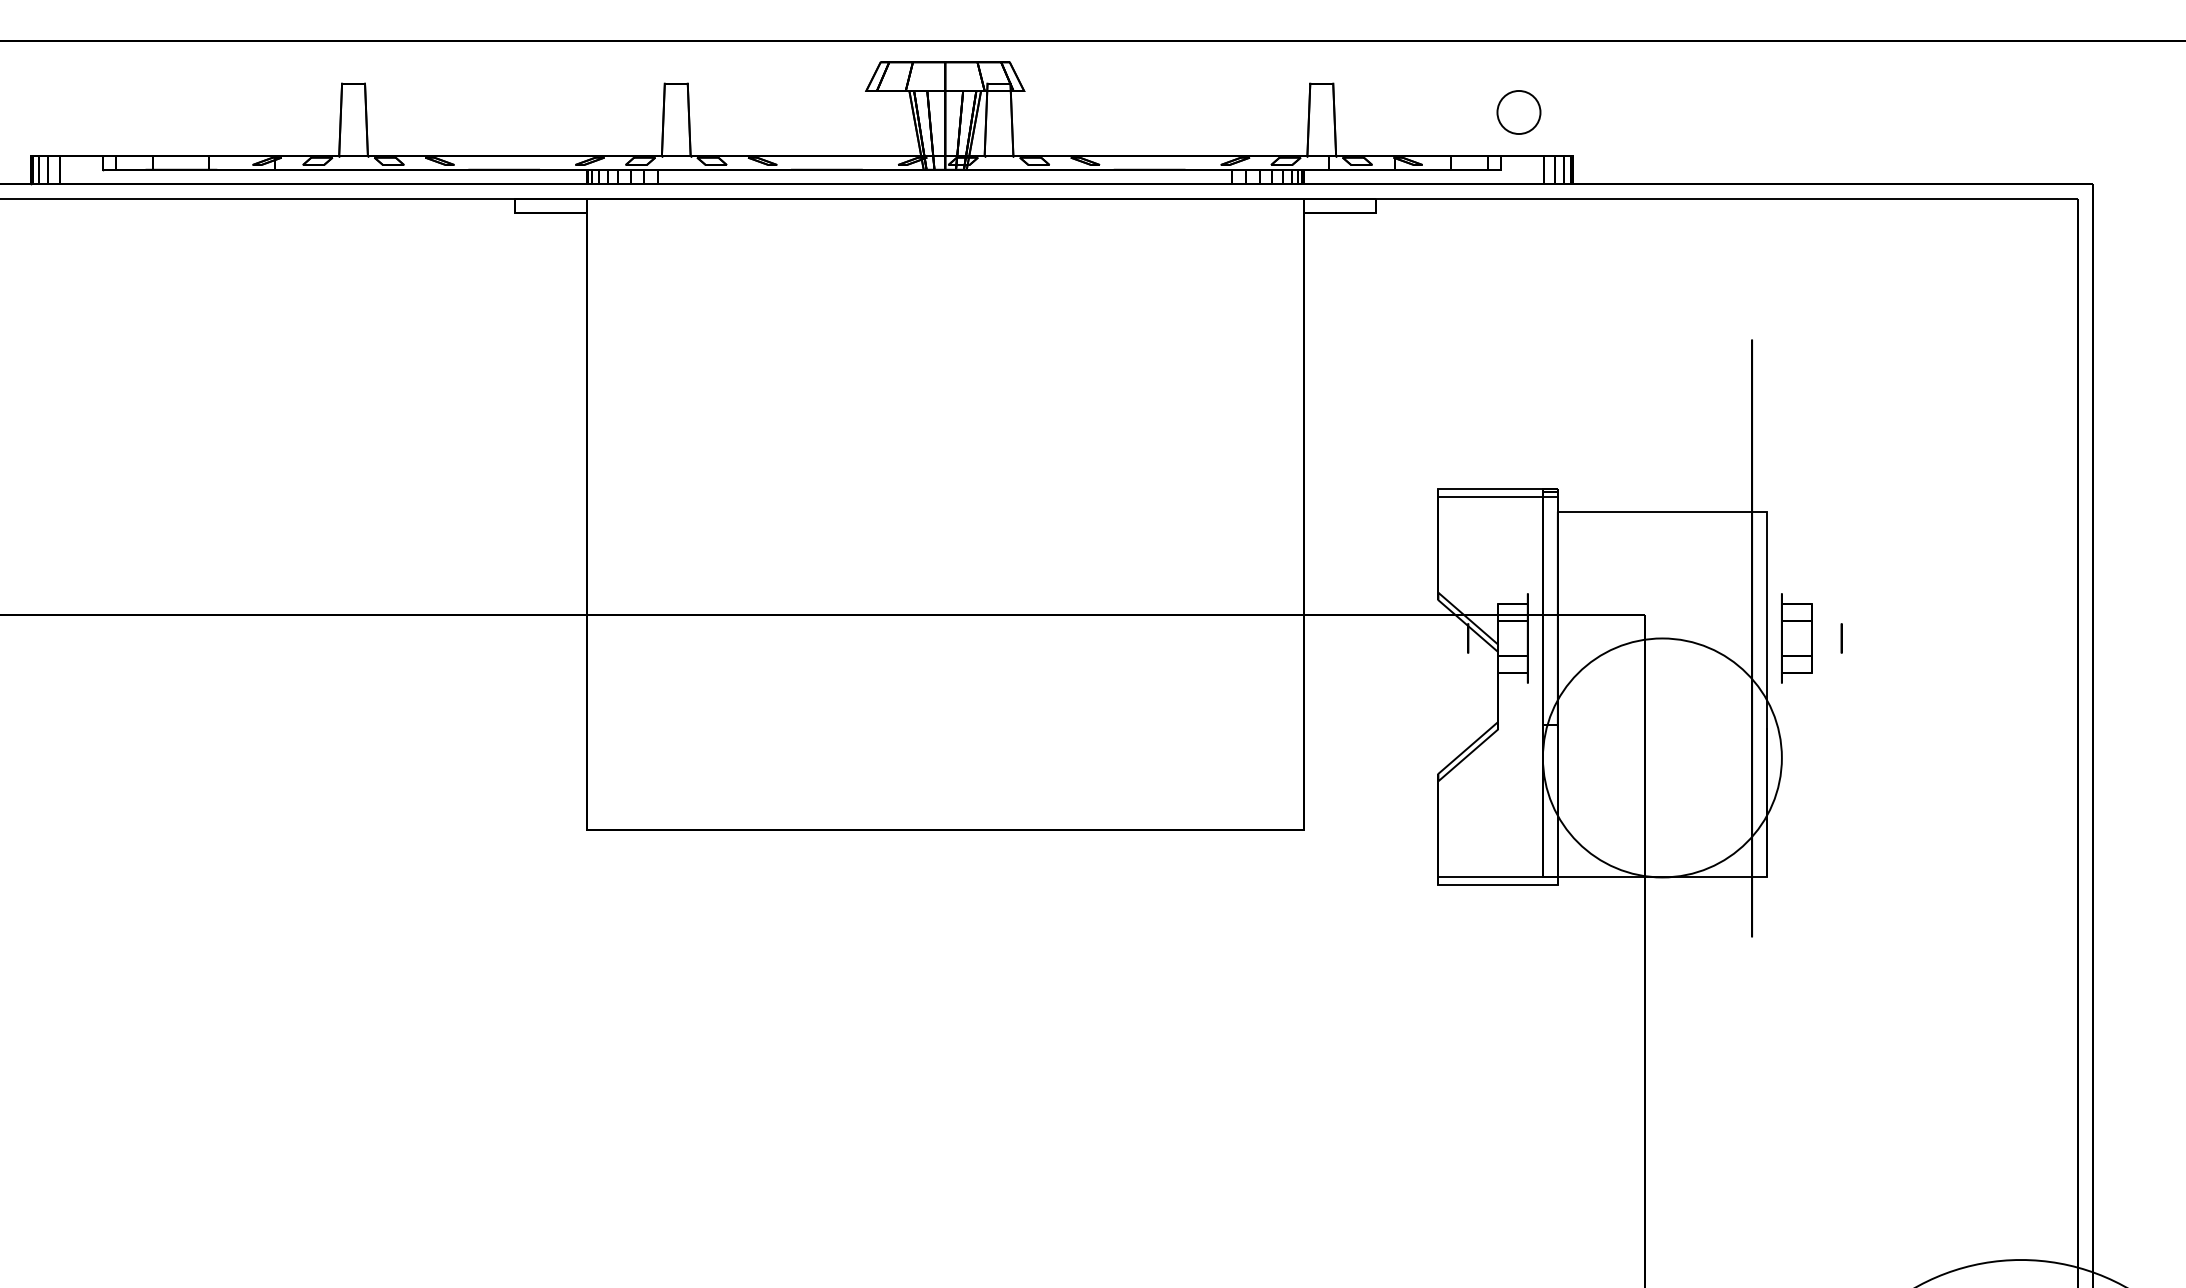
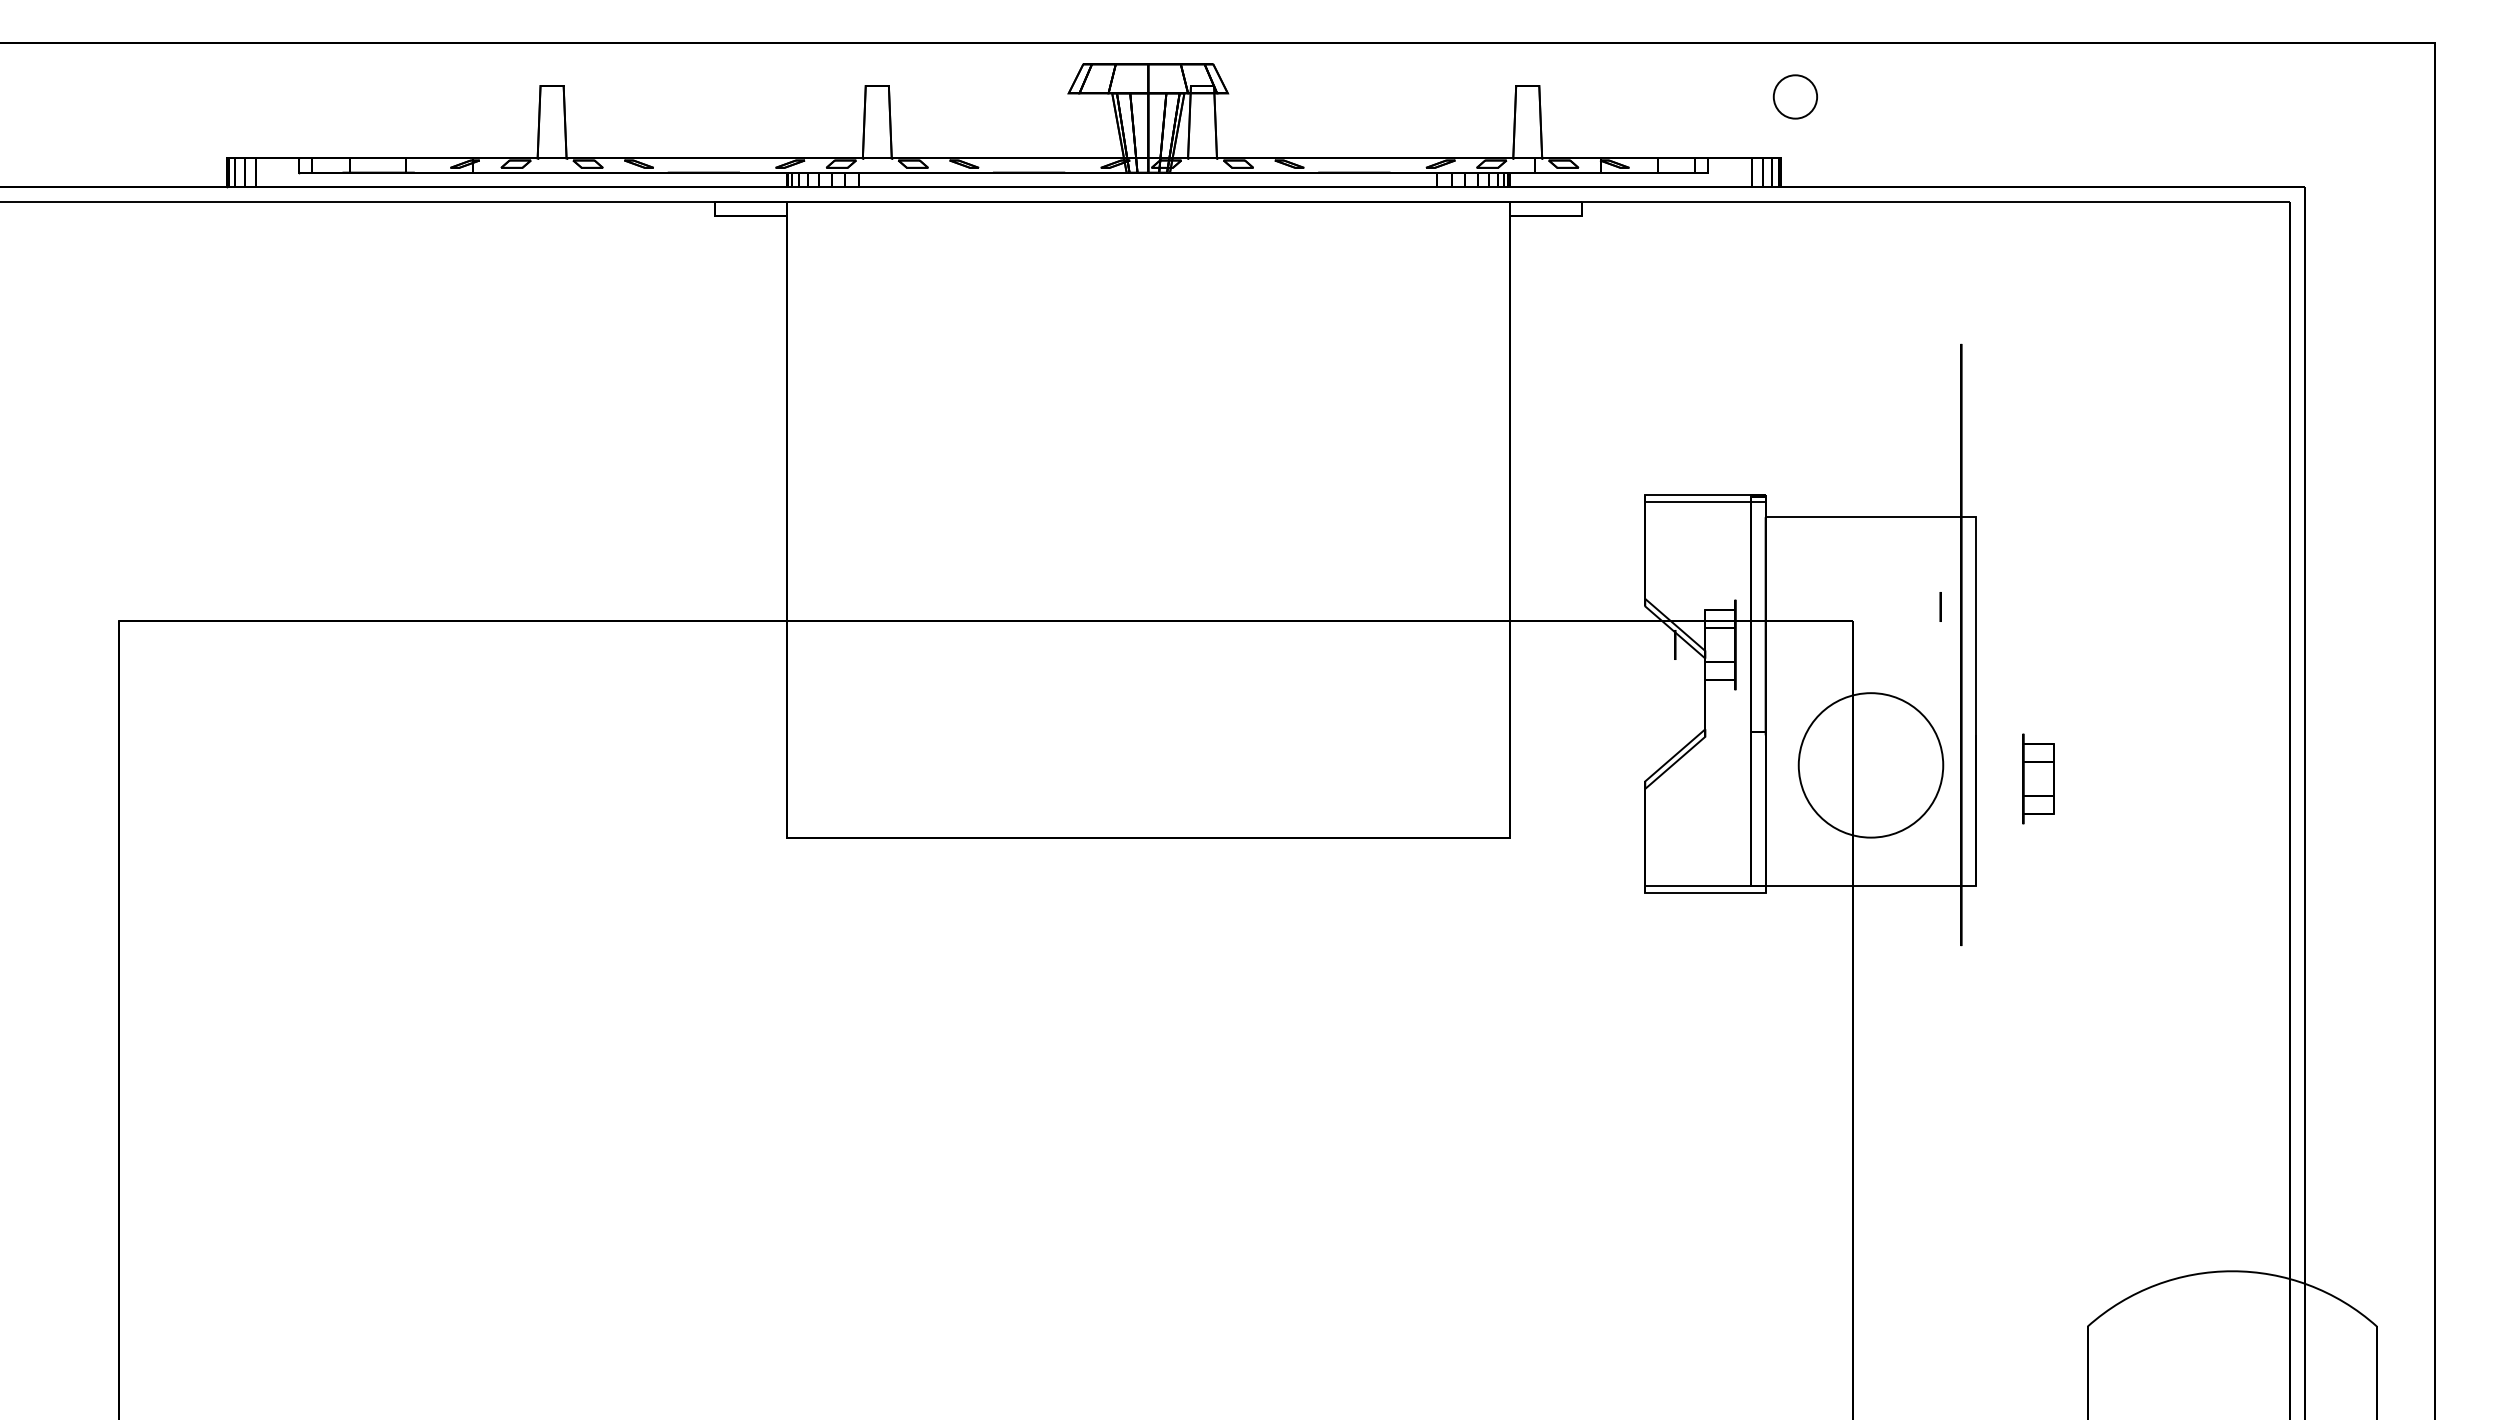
circle: (1518, 112) -> (1794, 96), moved
part: (1796, 637) -> (2038, 778), moved
circle: (1841, 637) -> (1940, 606), moved
circle: (1661, 758) -> (1870, 765), size x0.6

